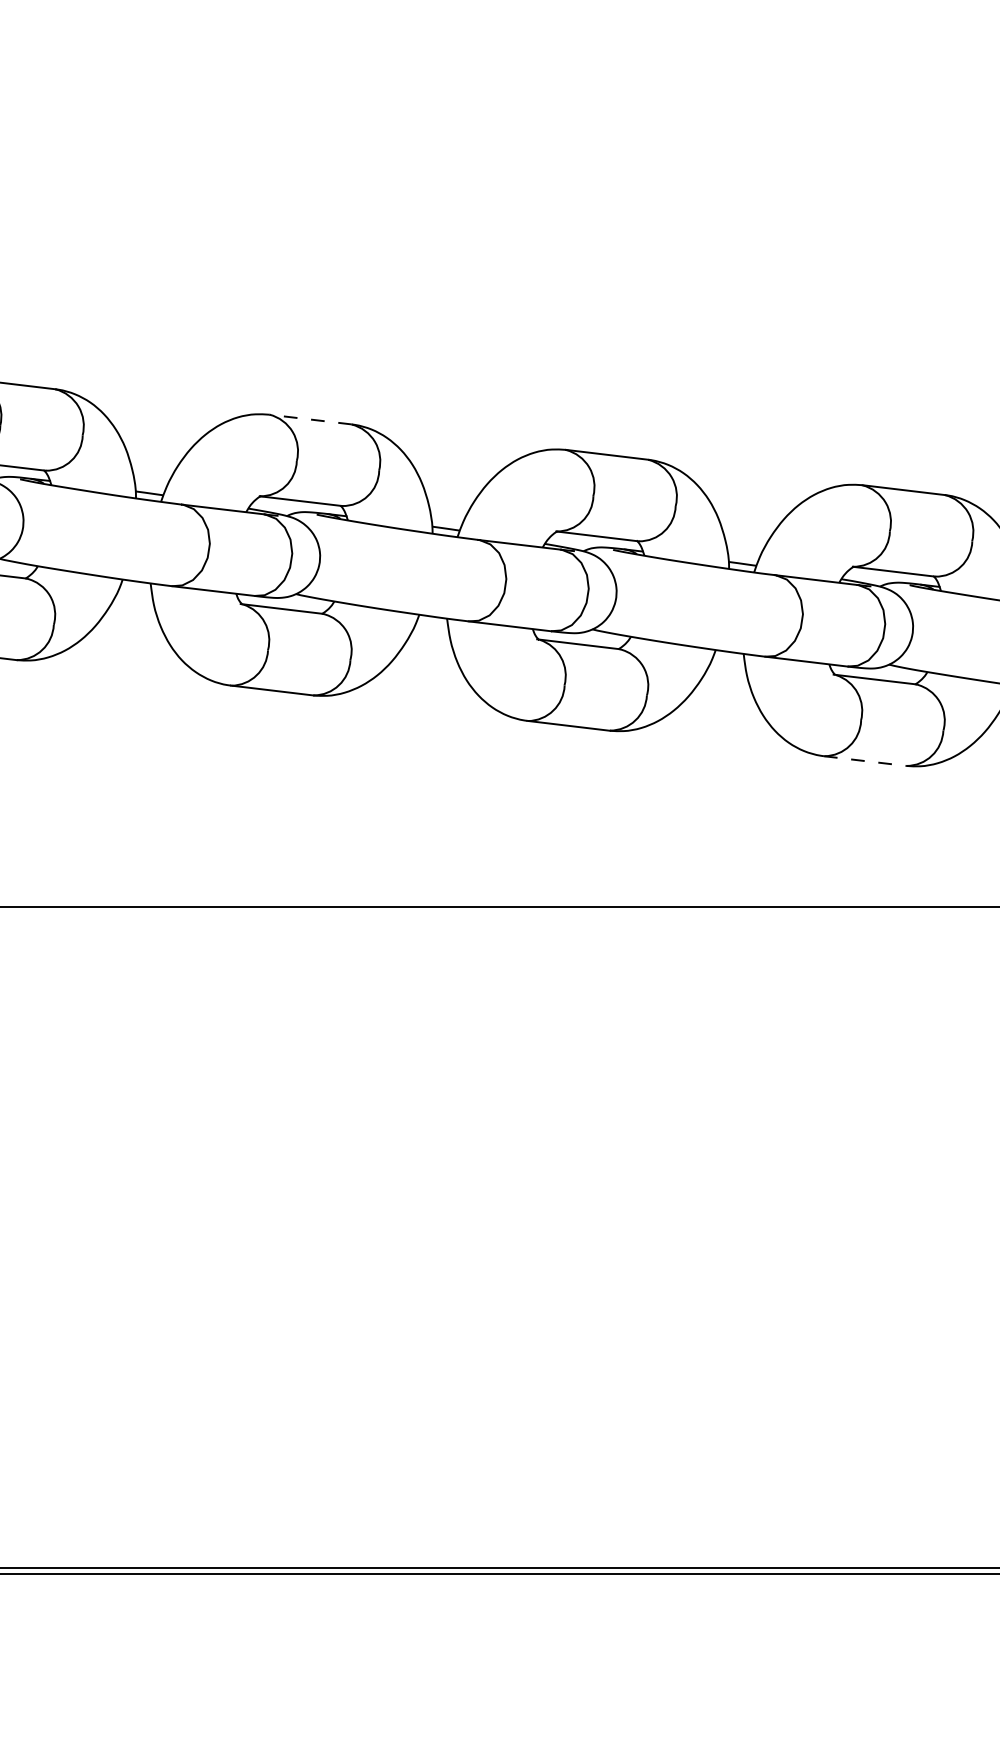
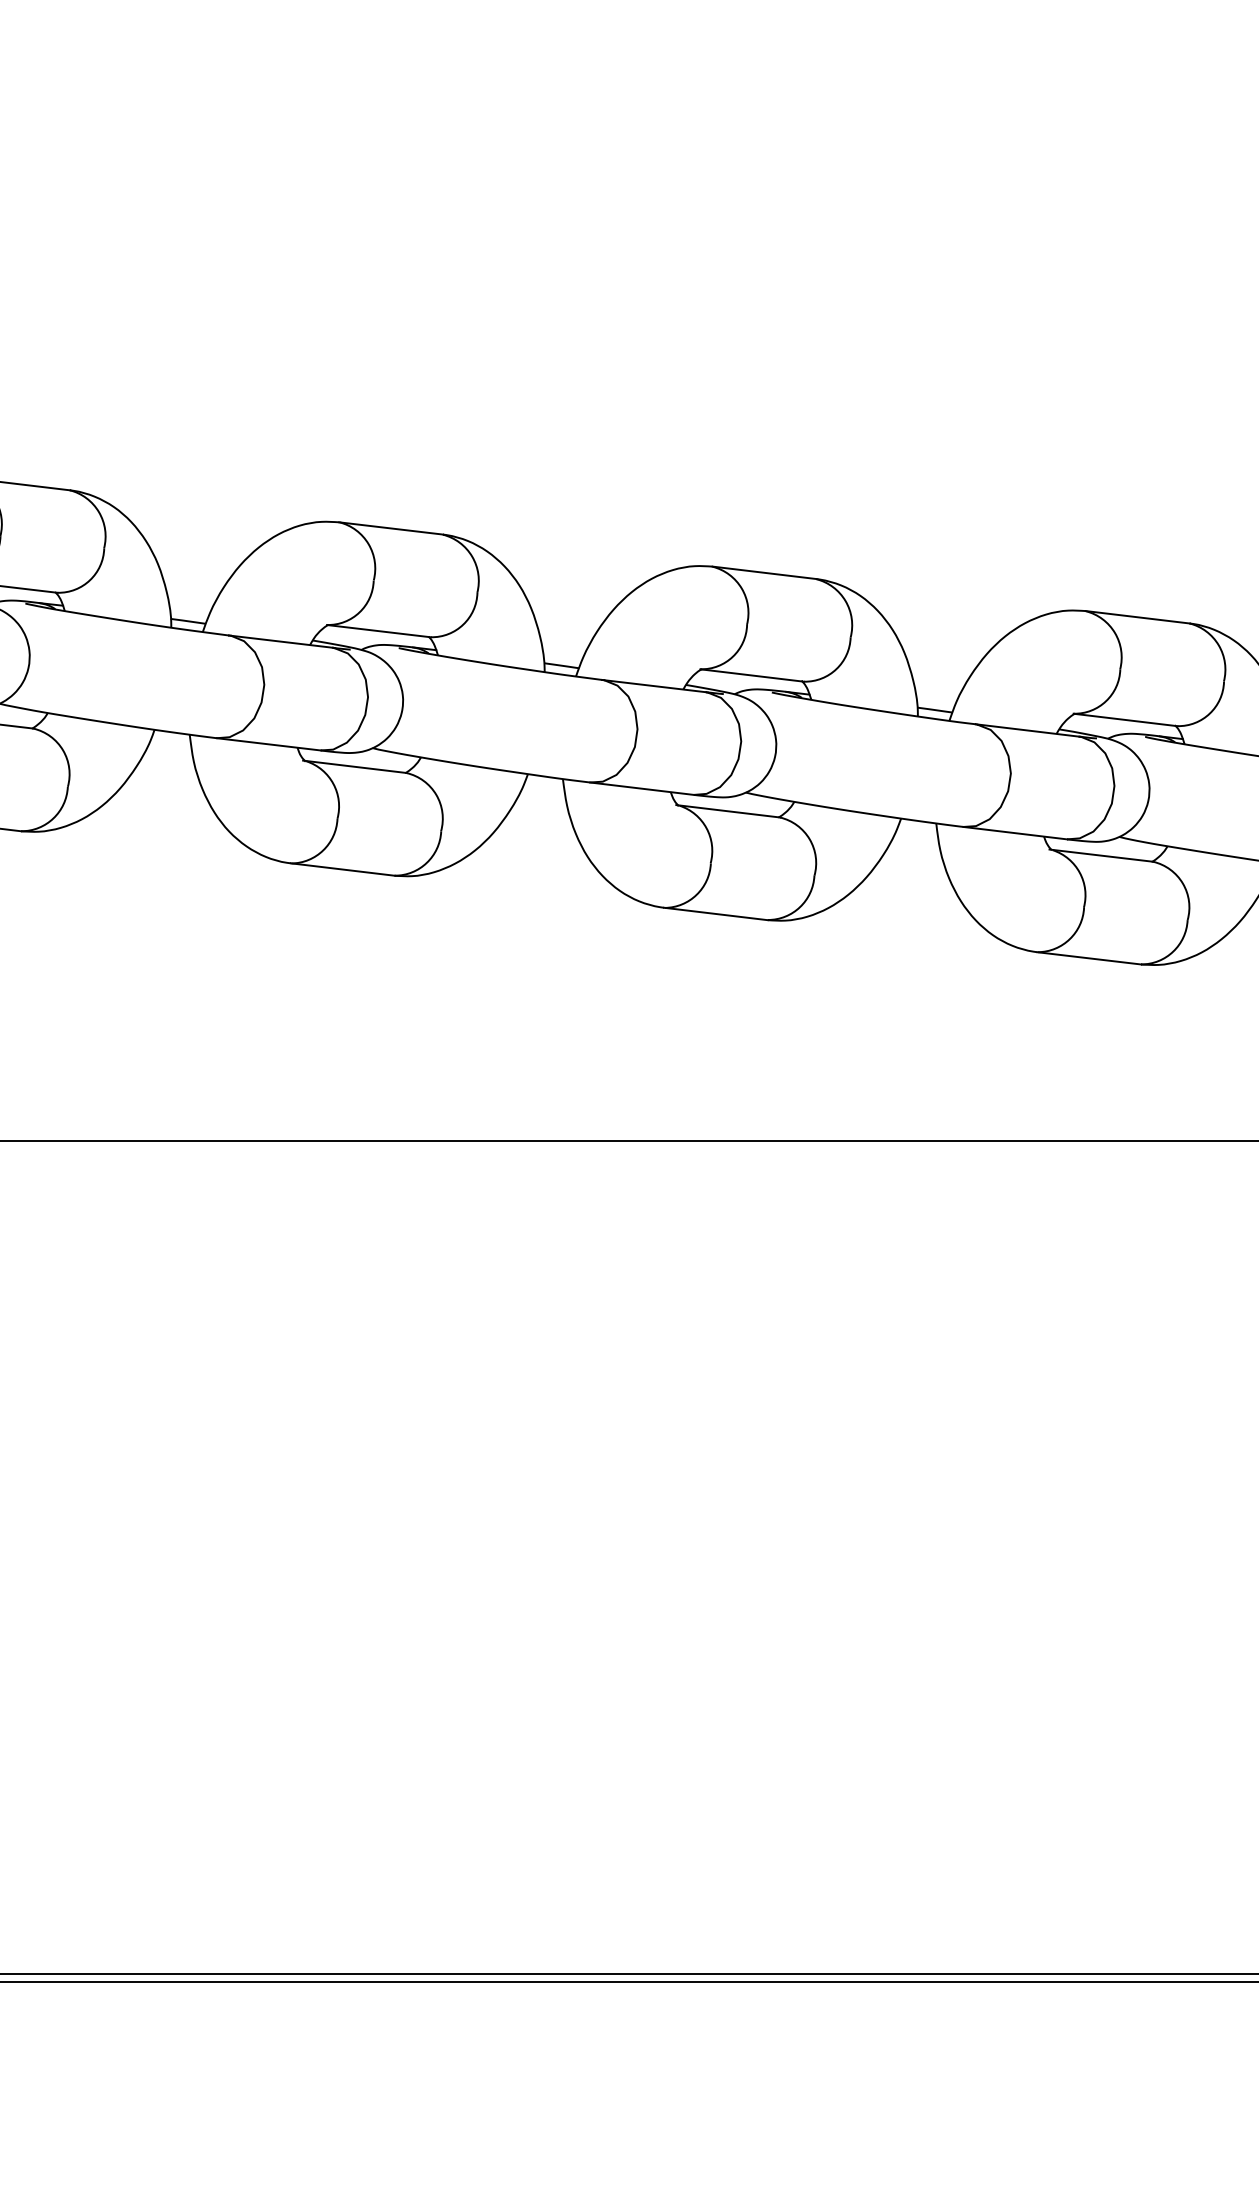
line: (310, 419) -> (390, 528), dashed -> solid
line: (865, 761) -> (1089, 958), dashed -> solid

